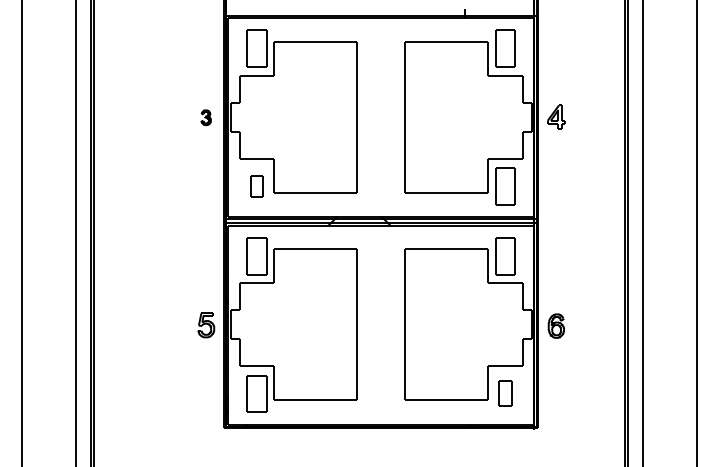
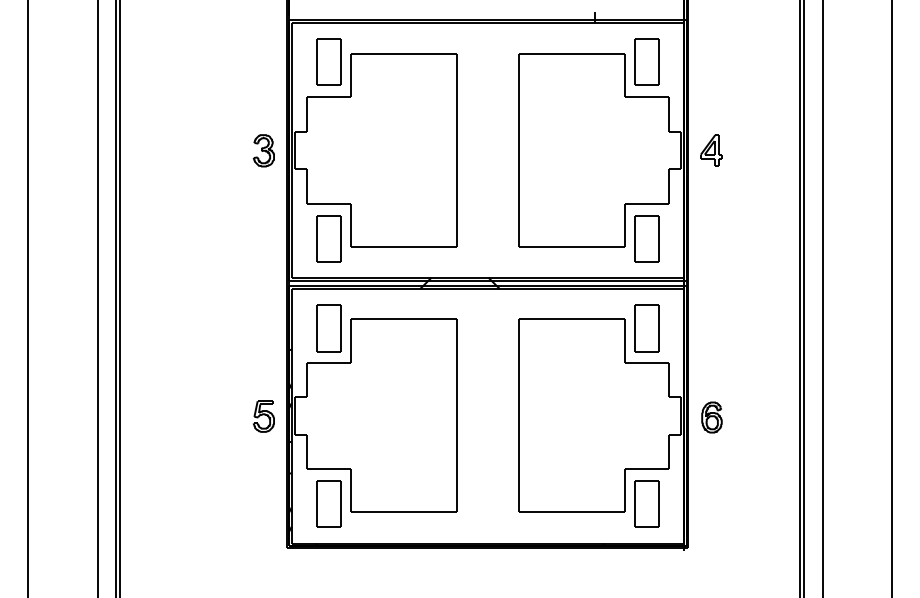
part: (205, 117) -> (263, 150), size x1.67
part: (256, 186) -> (328, 238), size x1.67
part: (505, 393) -> (646, 503), size x1.43

